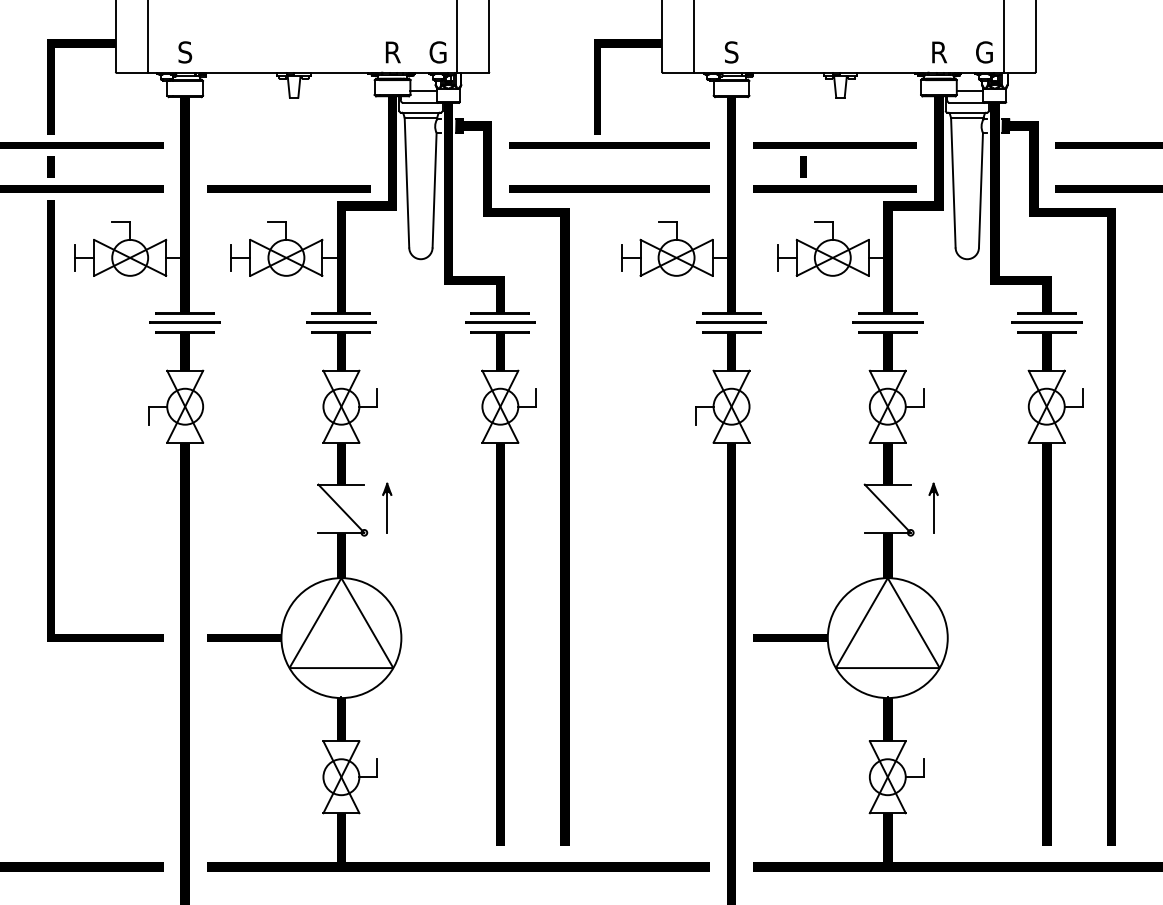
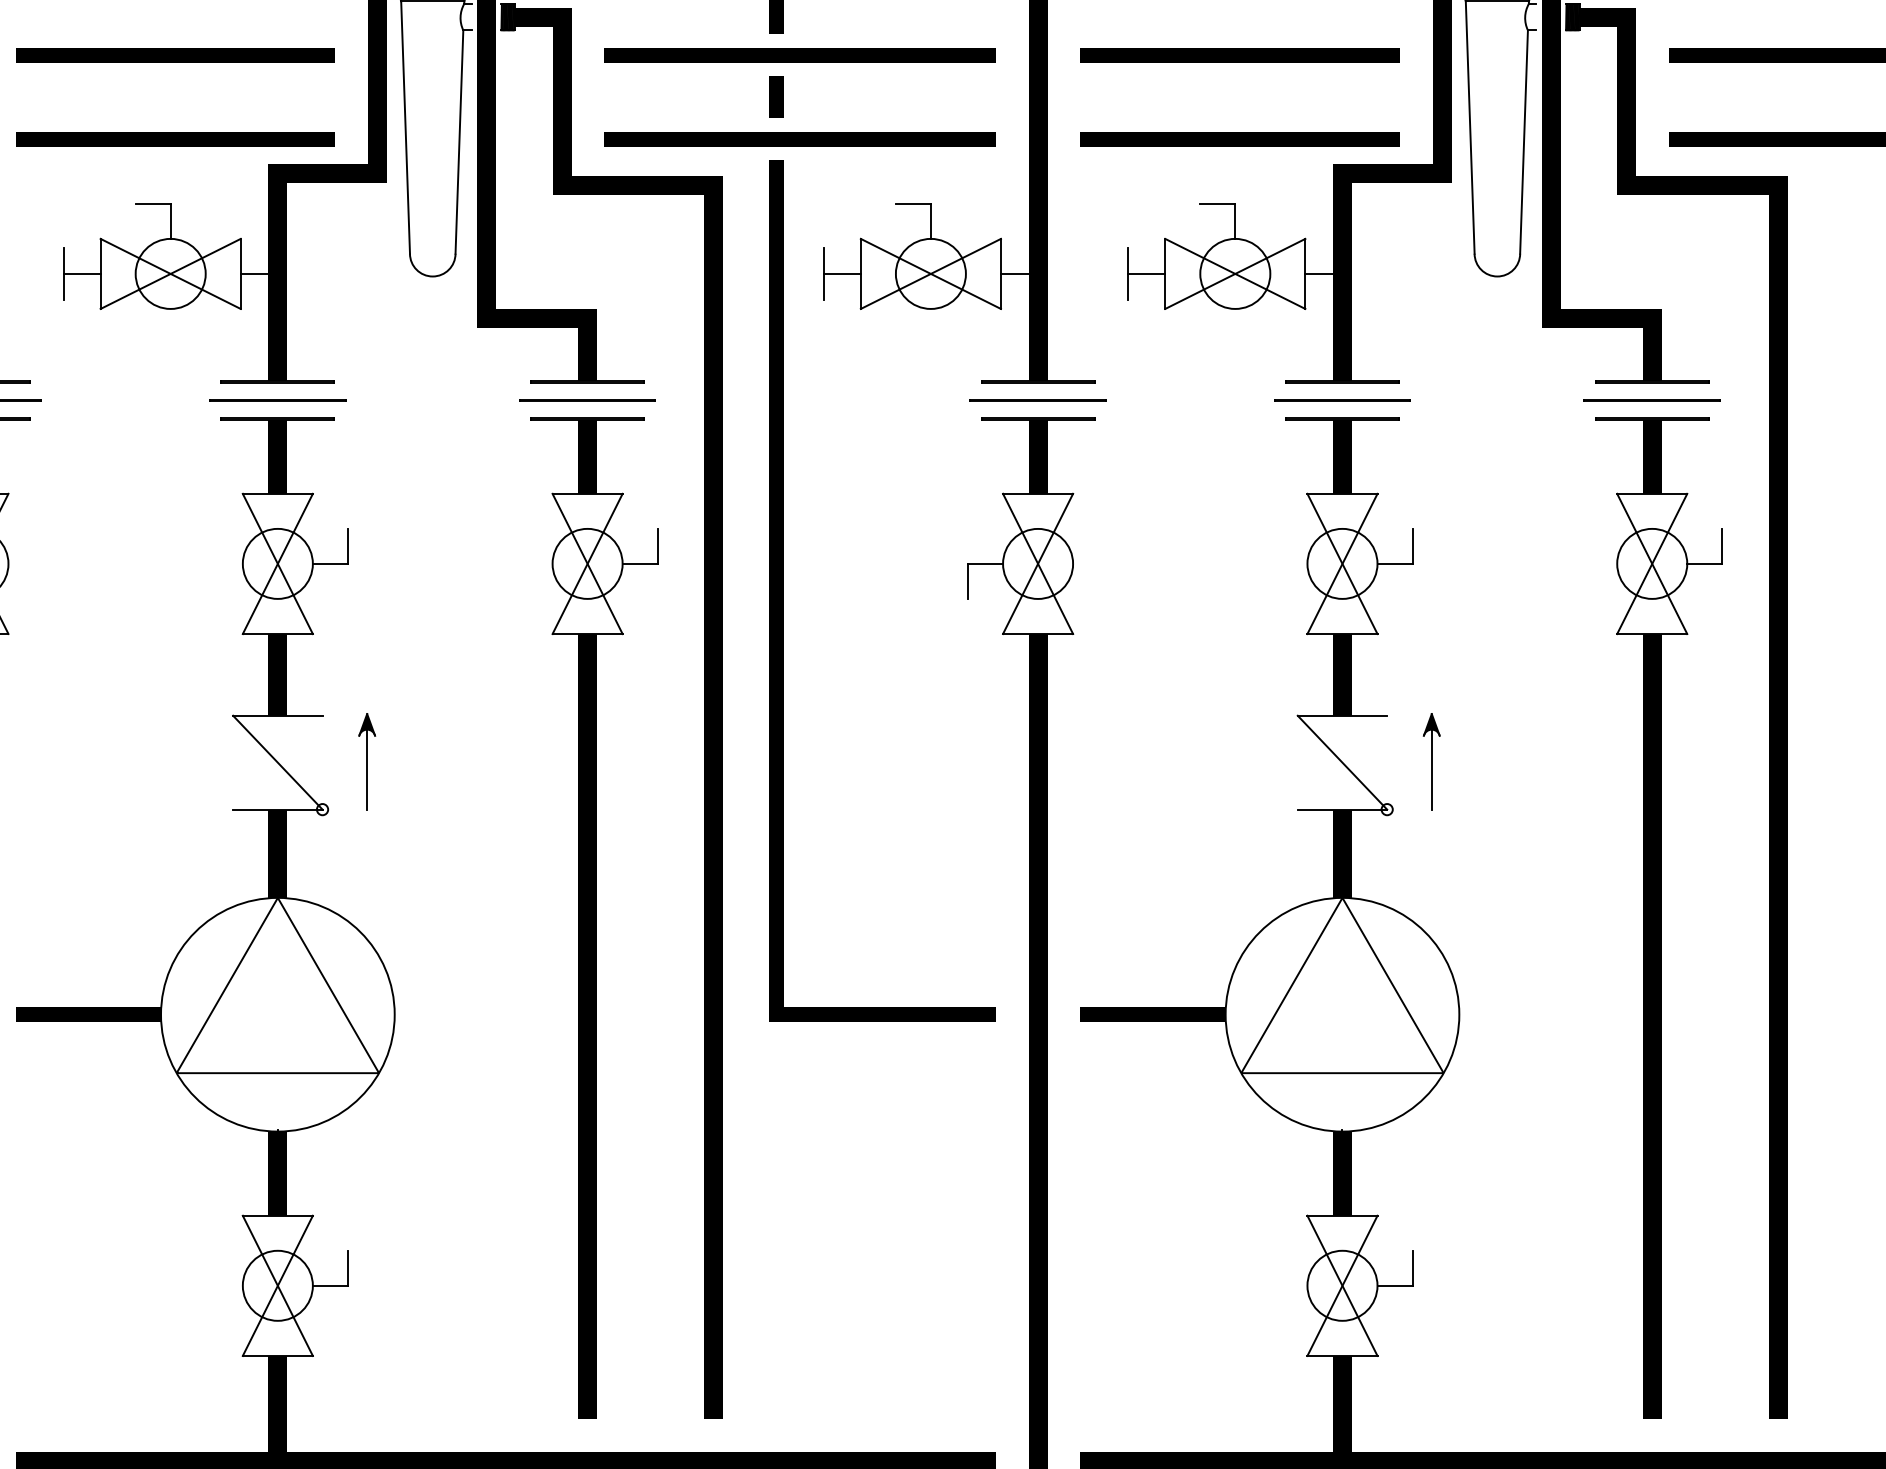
line: (288, 145) -> (174, 54), added
line: (803, 166) -> (776, 95), moved
line: (600, 420) -> (782, 590), added

